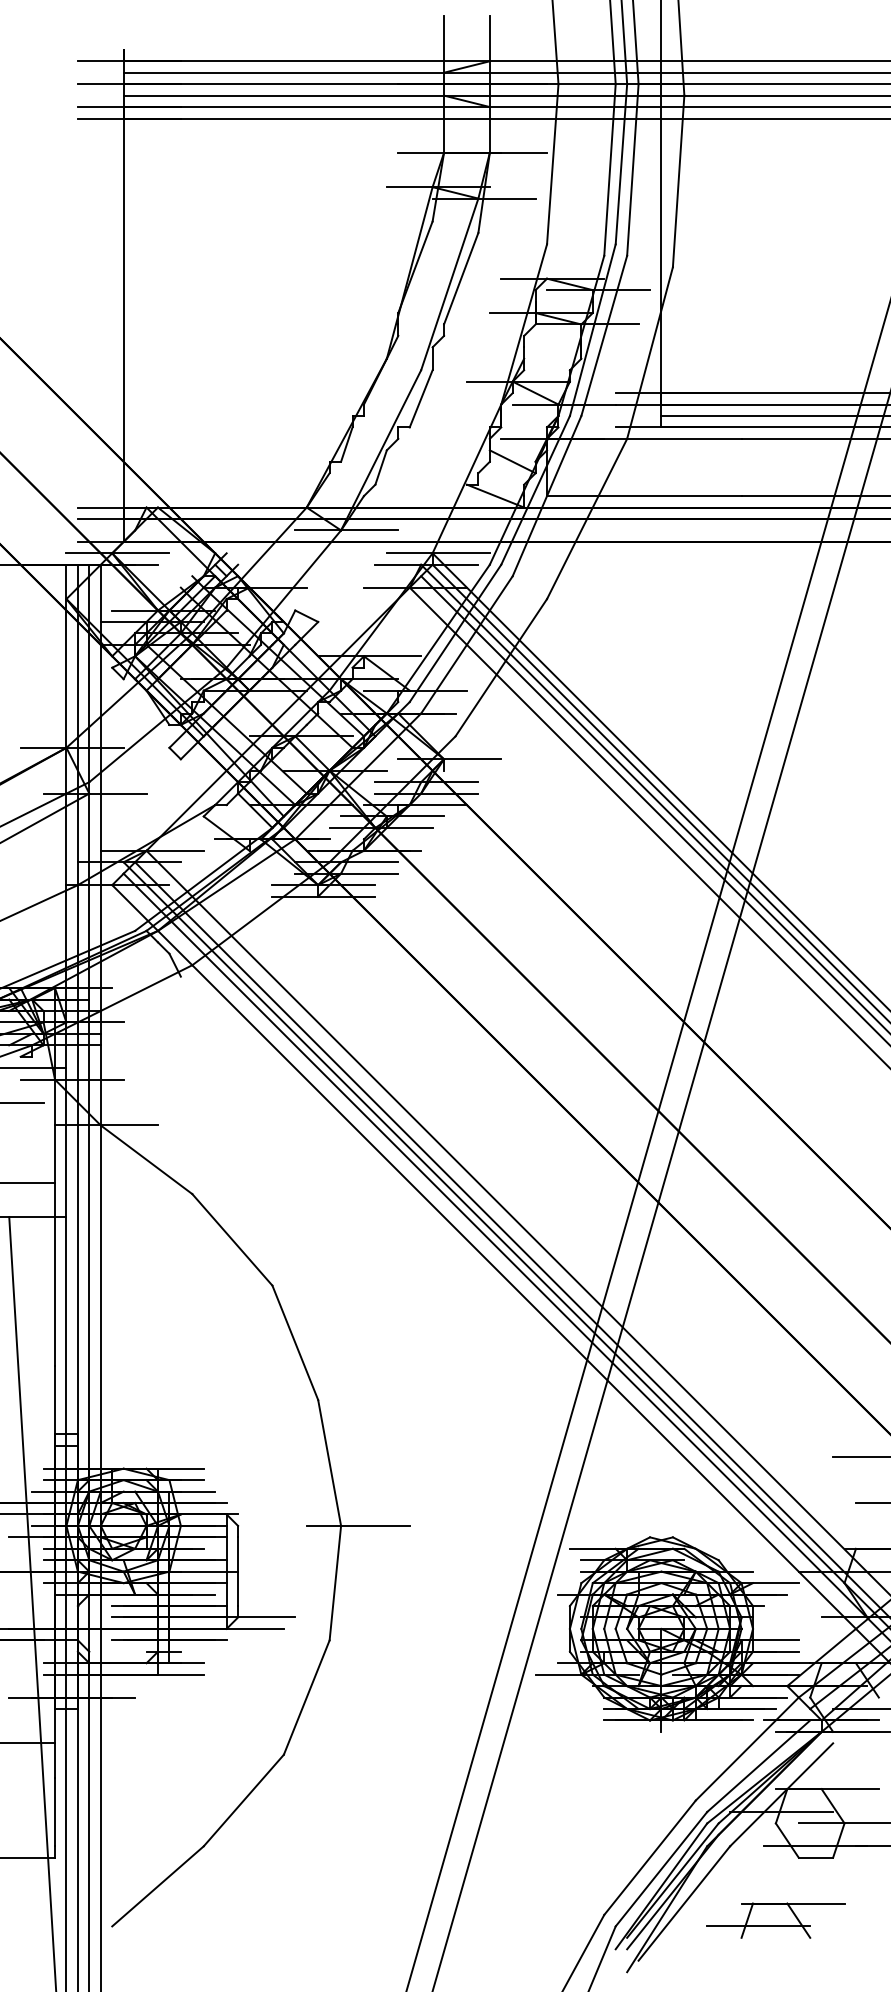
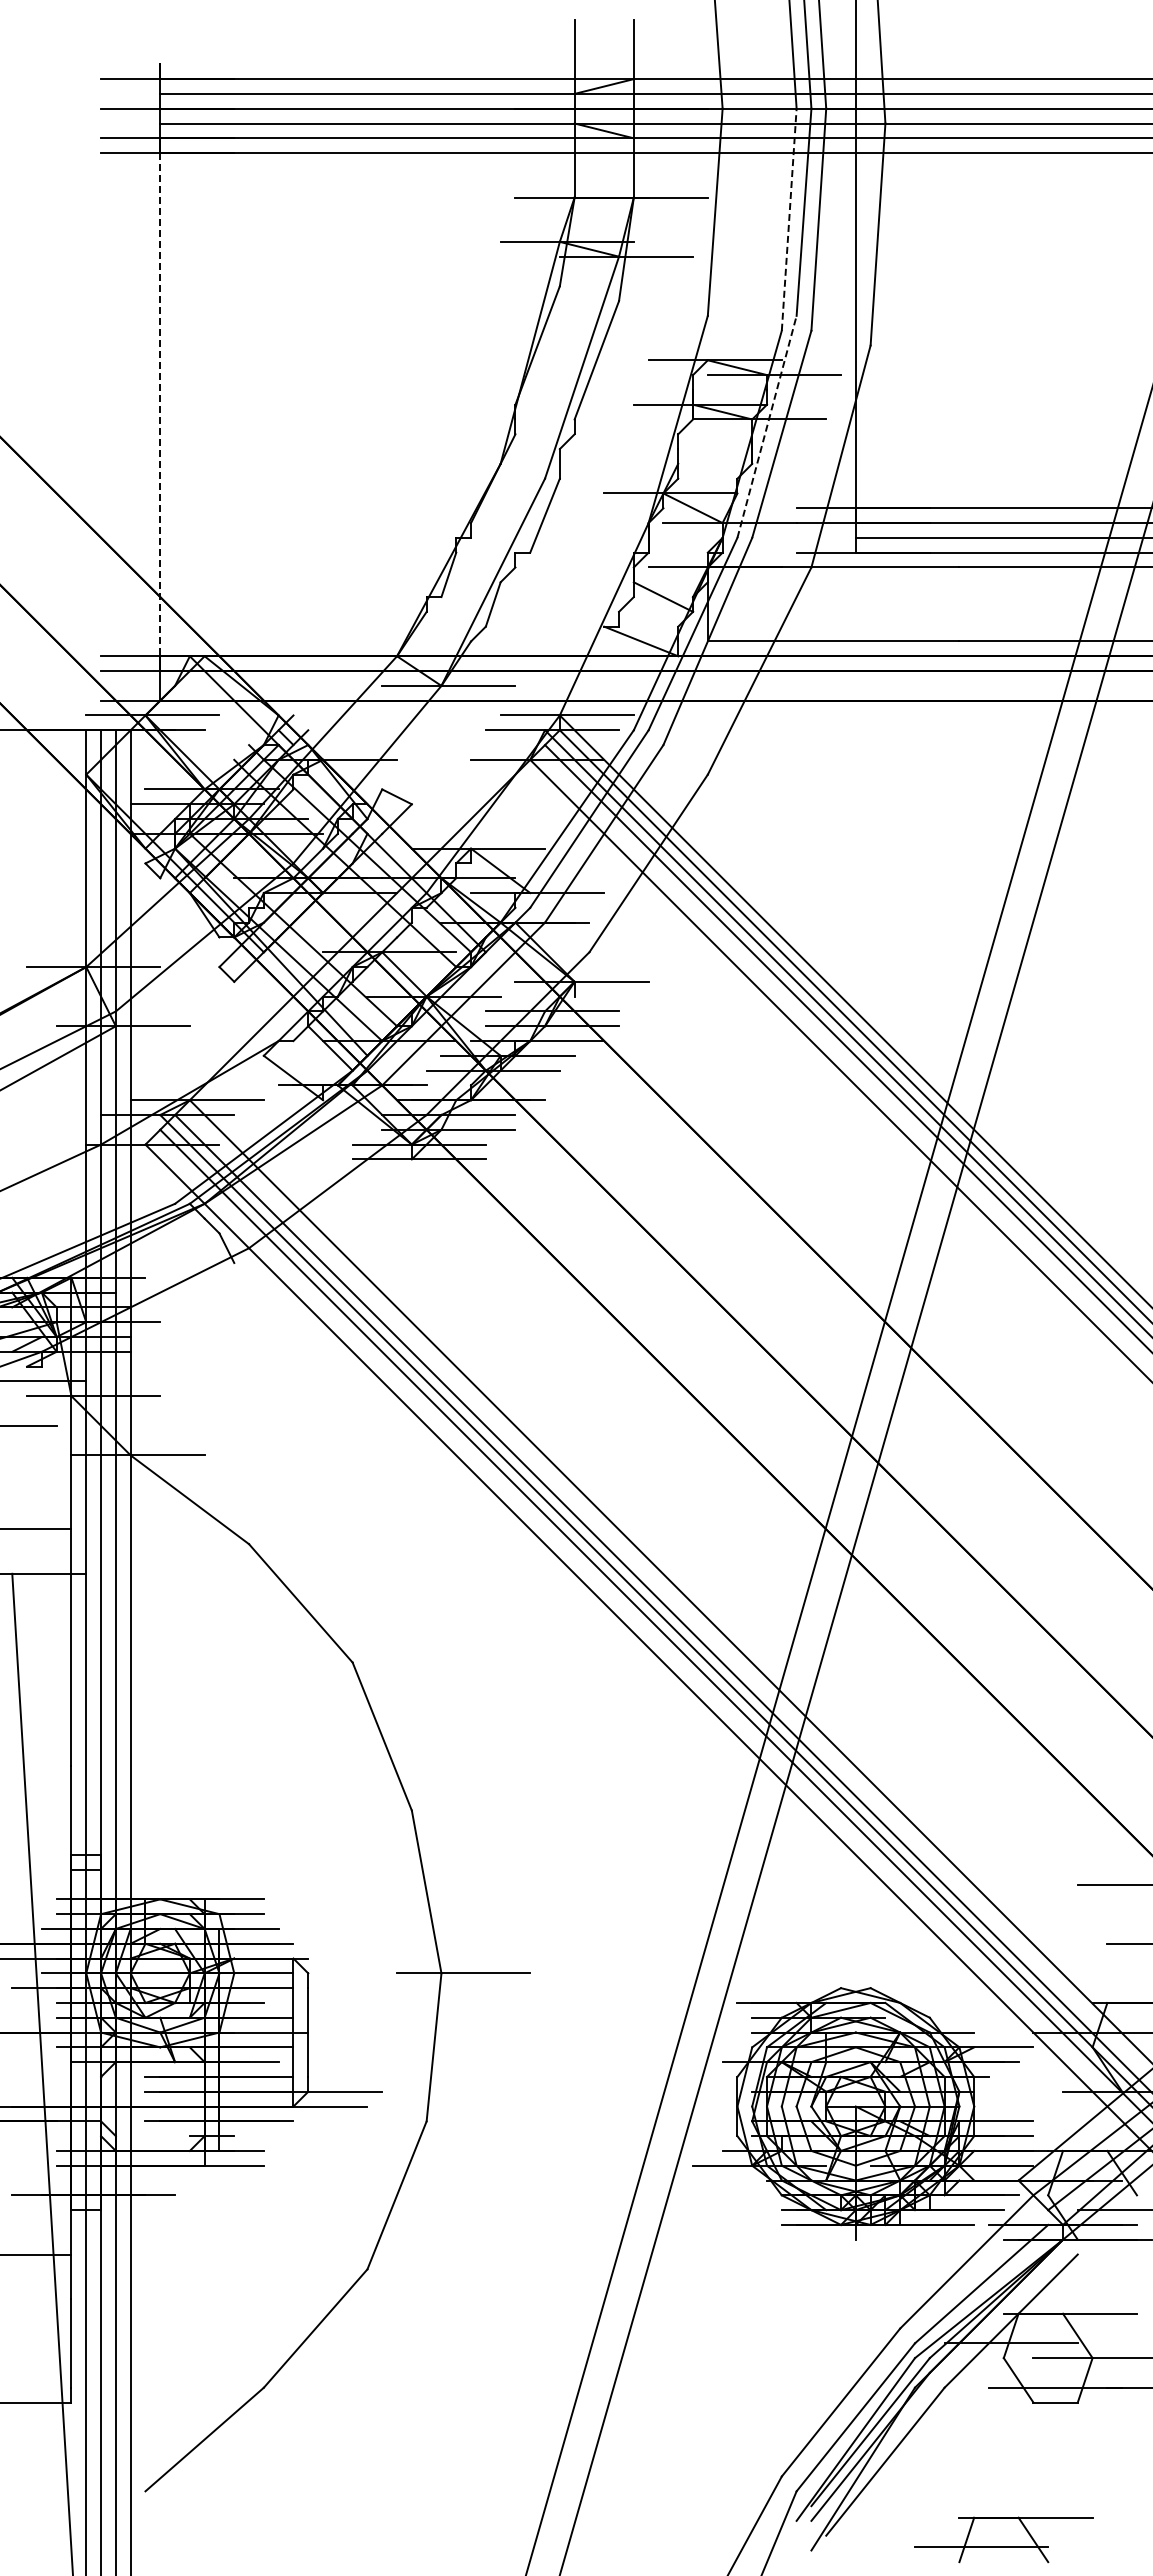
line: (610, 169) -> (789, 219), solid -> dashed
line: (123, 312) -> (160, 404), solid -> dashed
line: (593, 329) -> (767, 426), solid -> dashed
part: (775, 1920) -> (1003, 2539), moved

